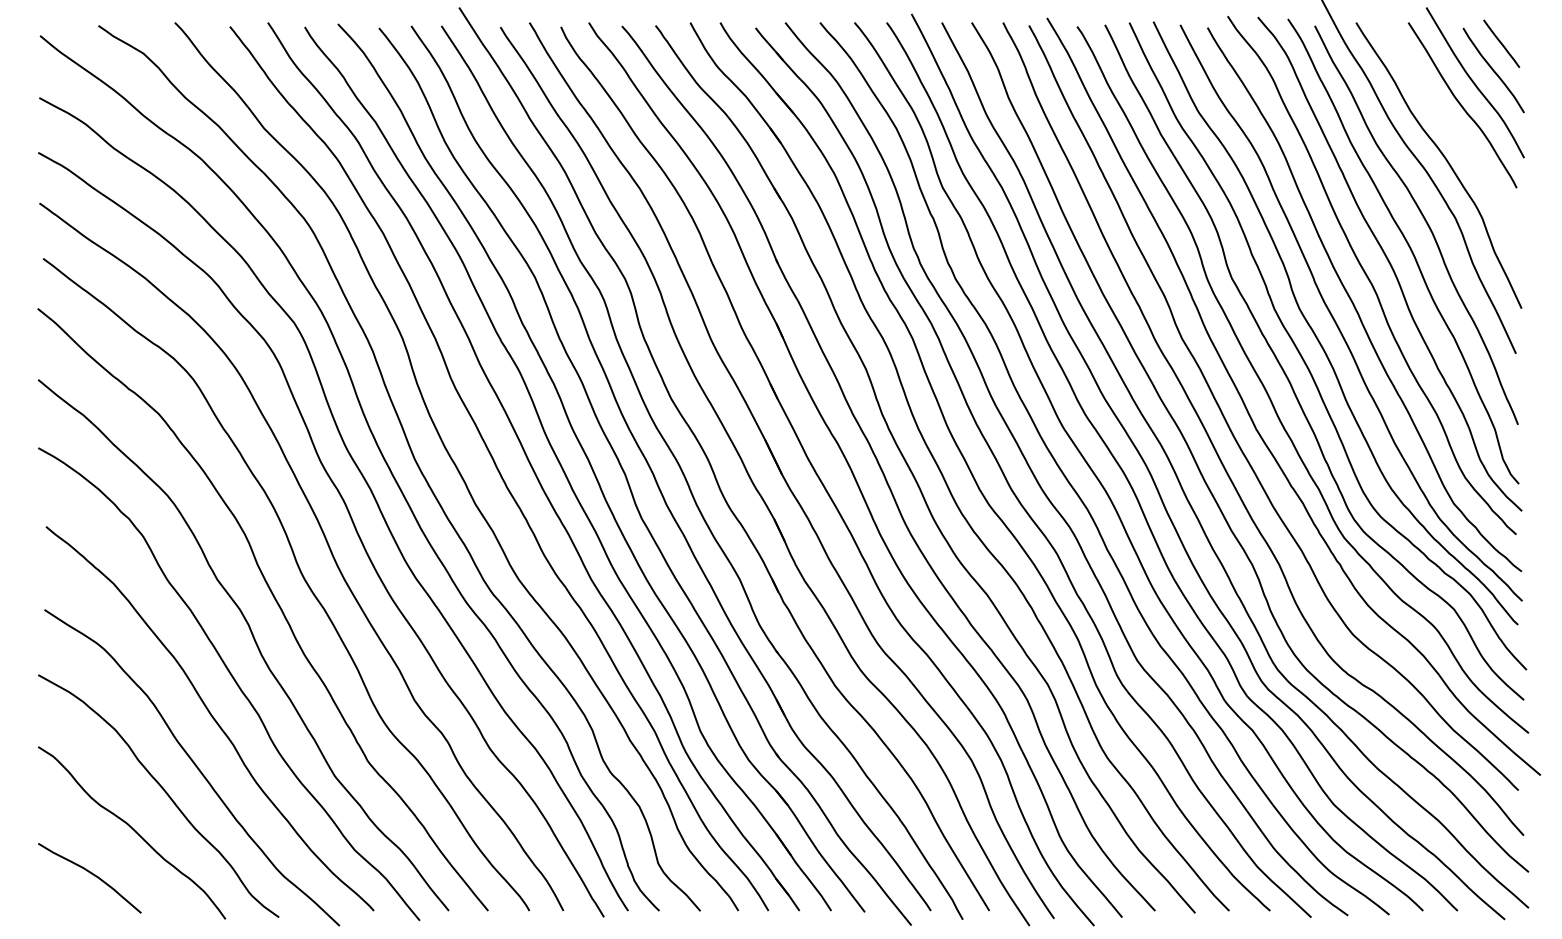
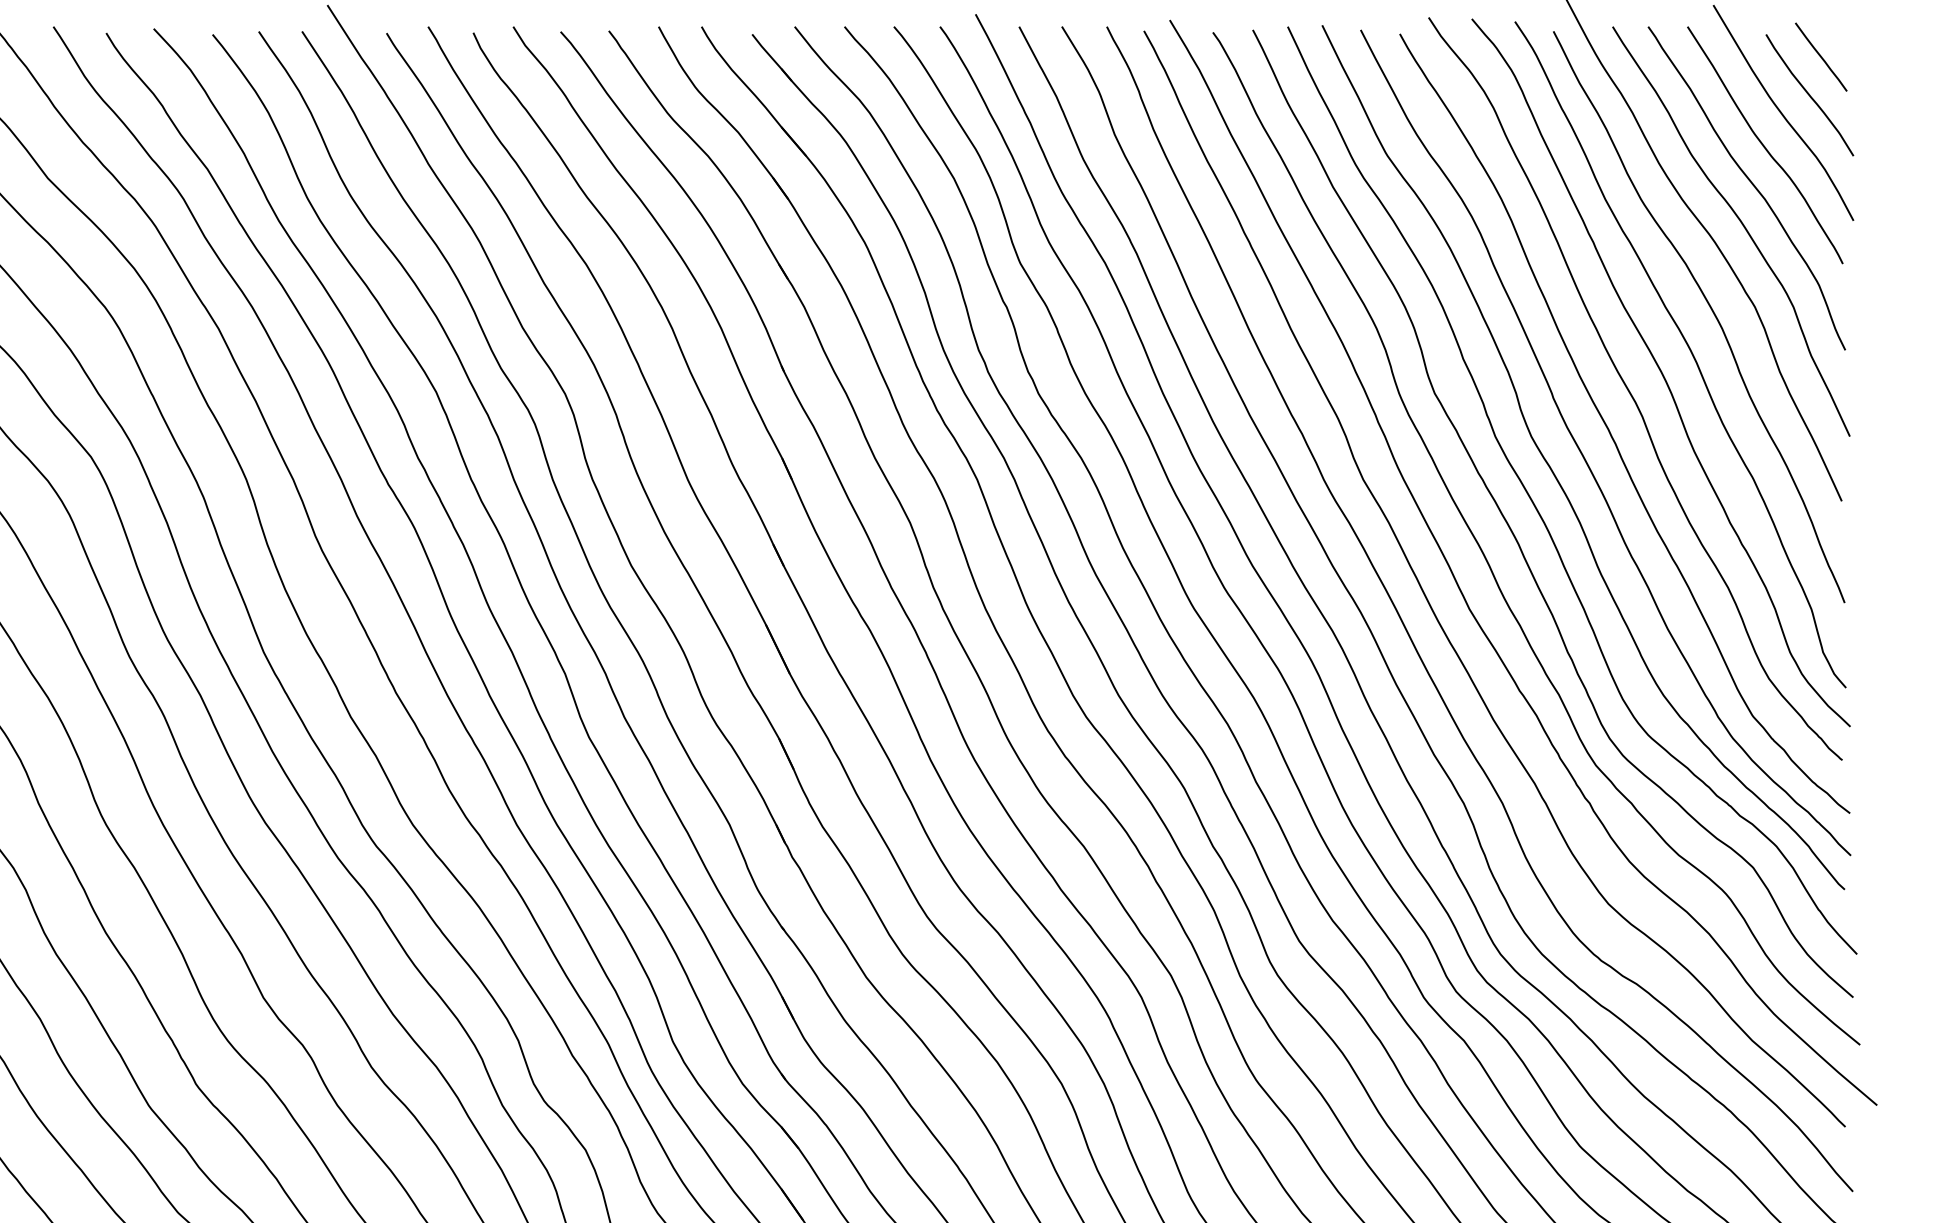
curve: (1452, 132) -> (1750, 184), added

